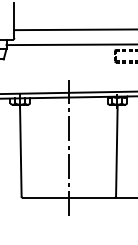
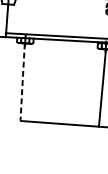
line: (68, 147) -> (62, 81), removed
line: (20, 150) -> (22, 81), solid -> dashed

